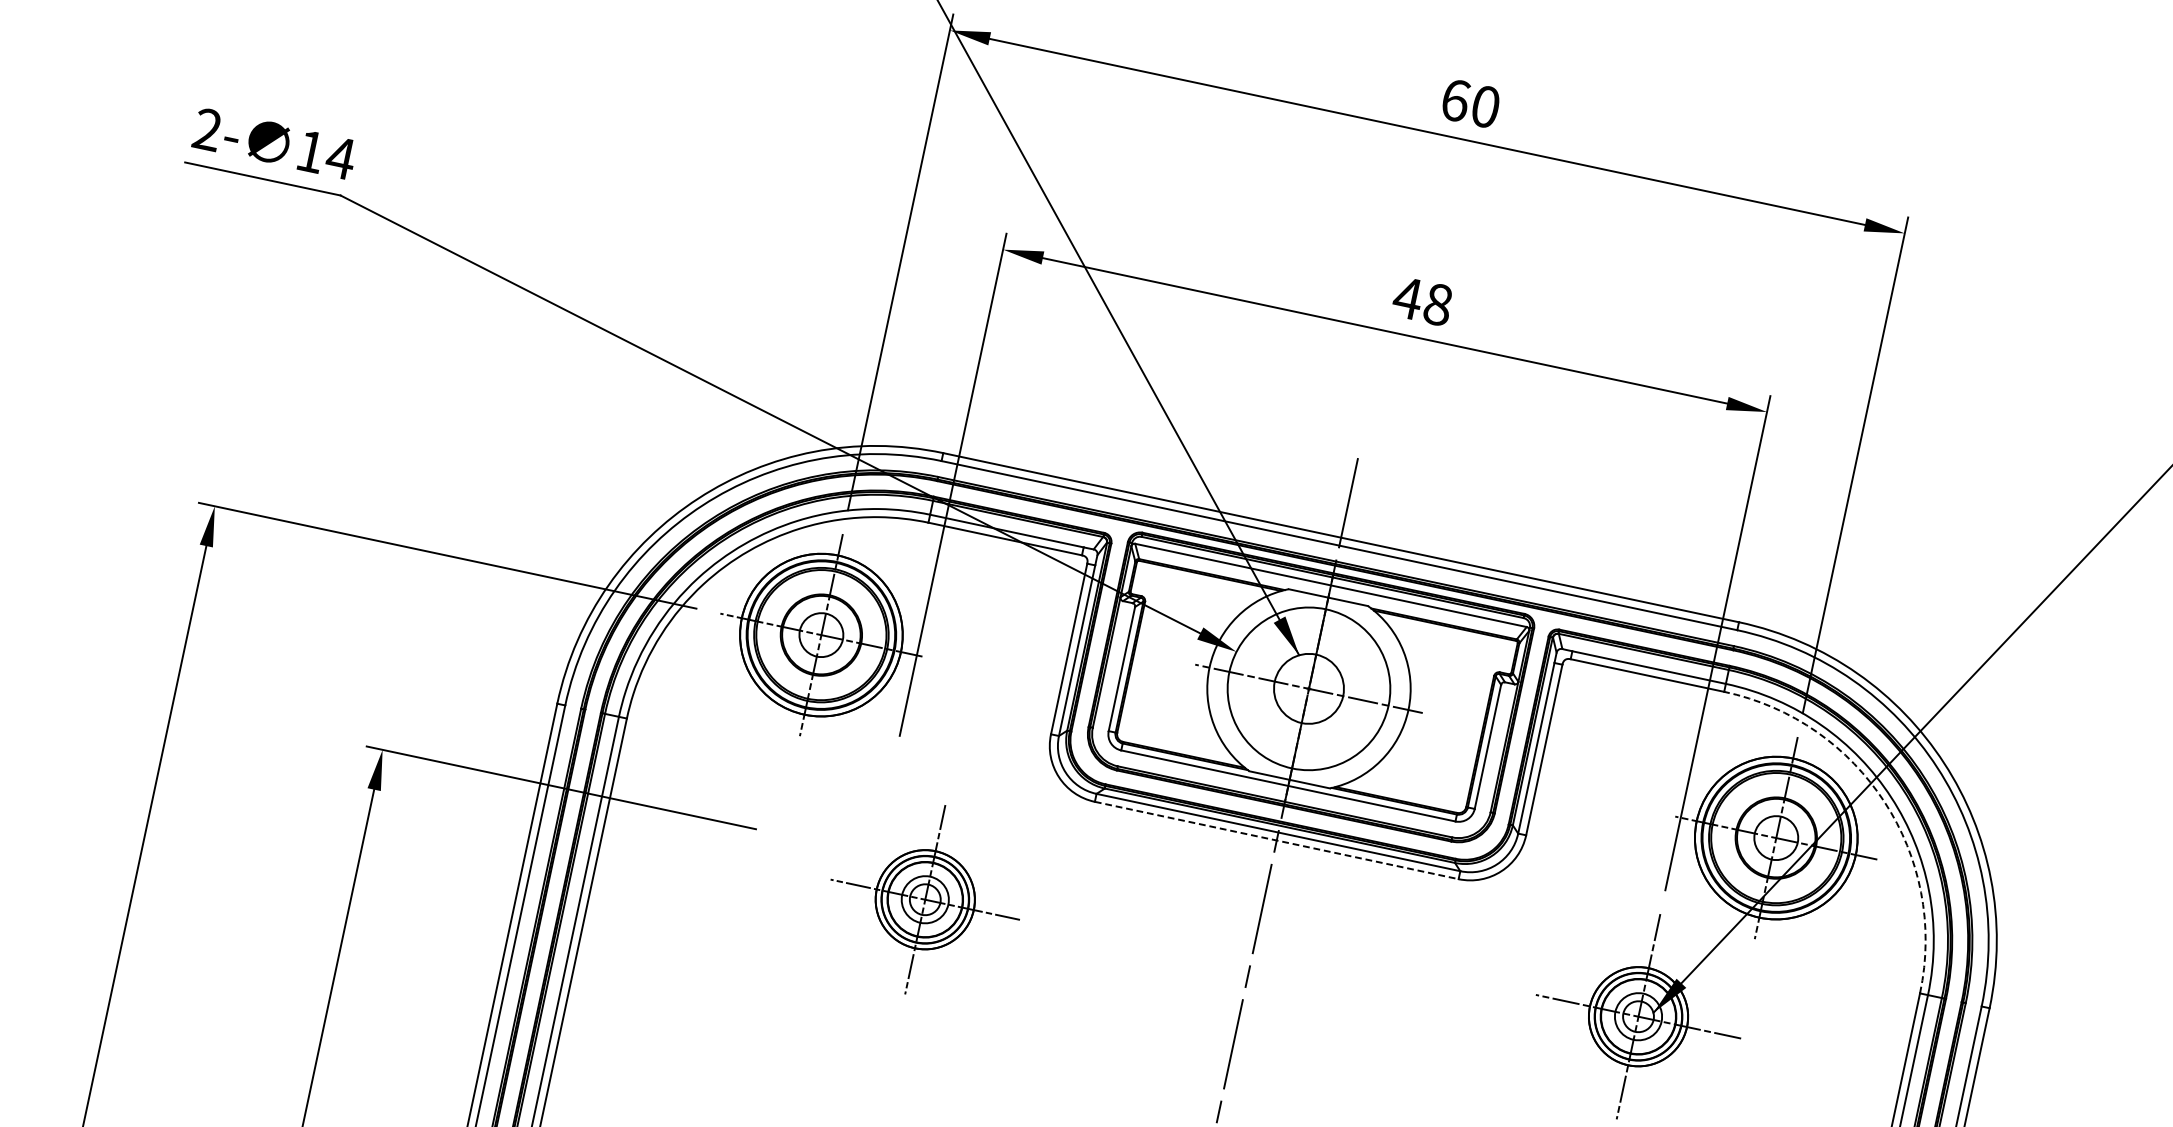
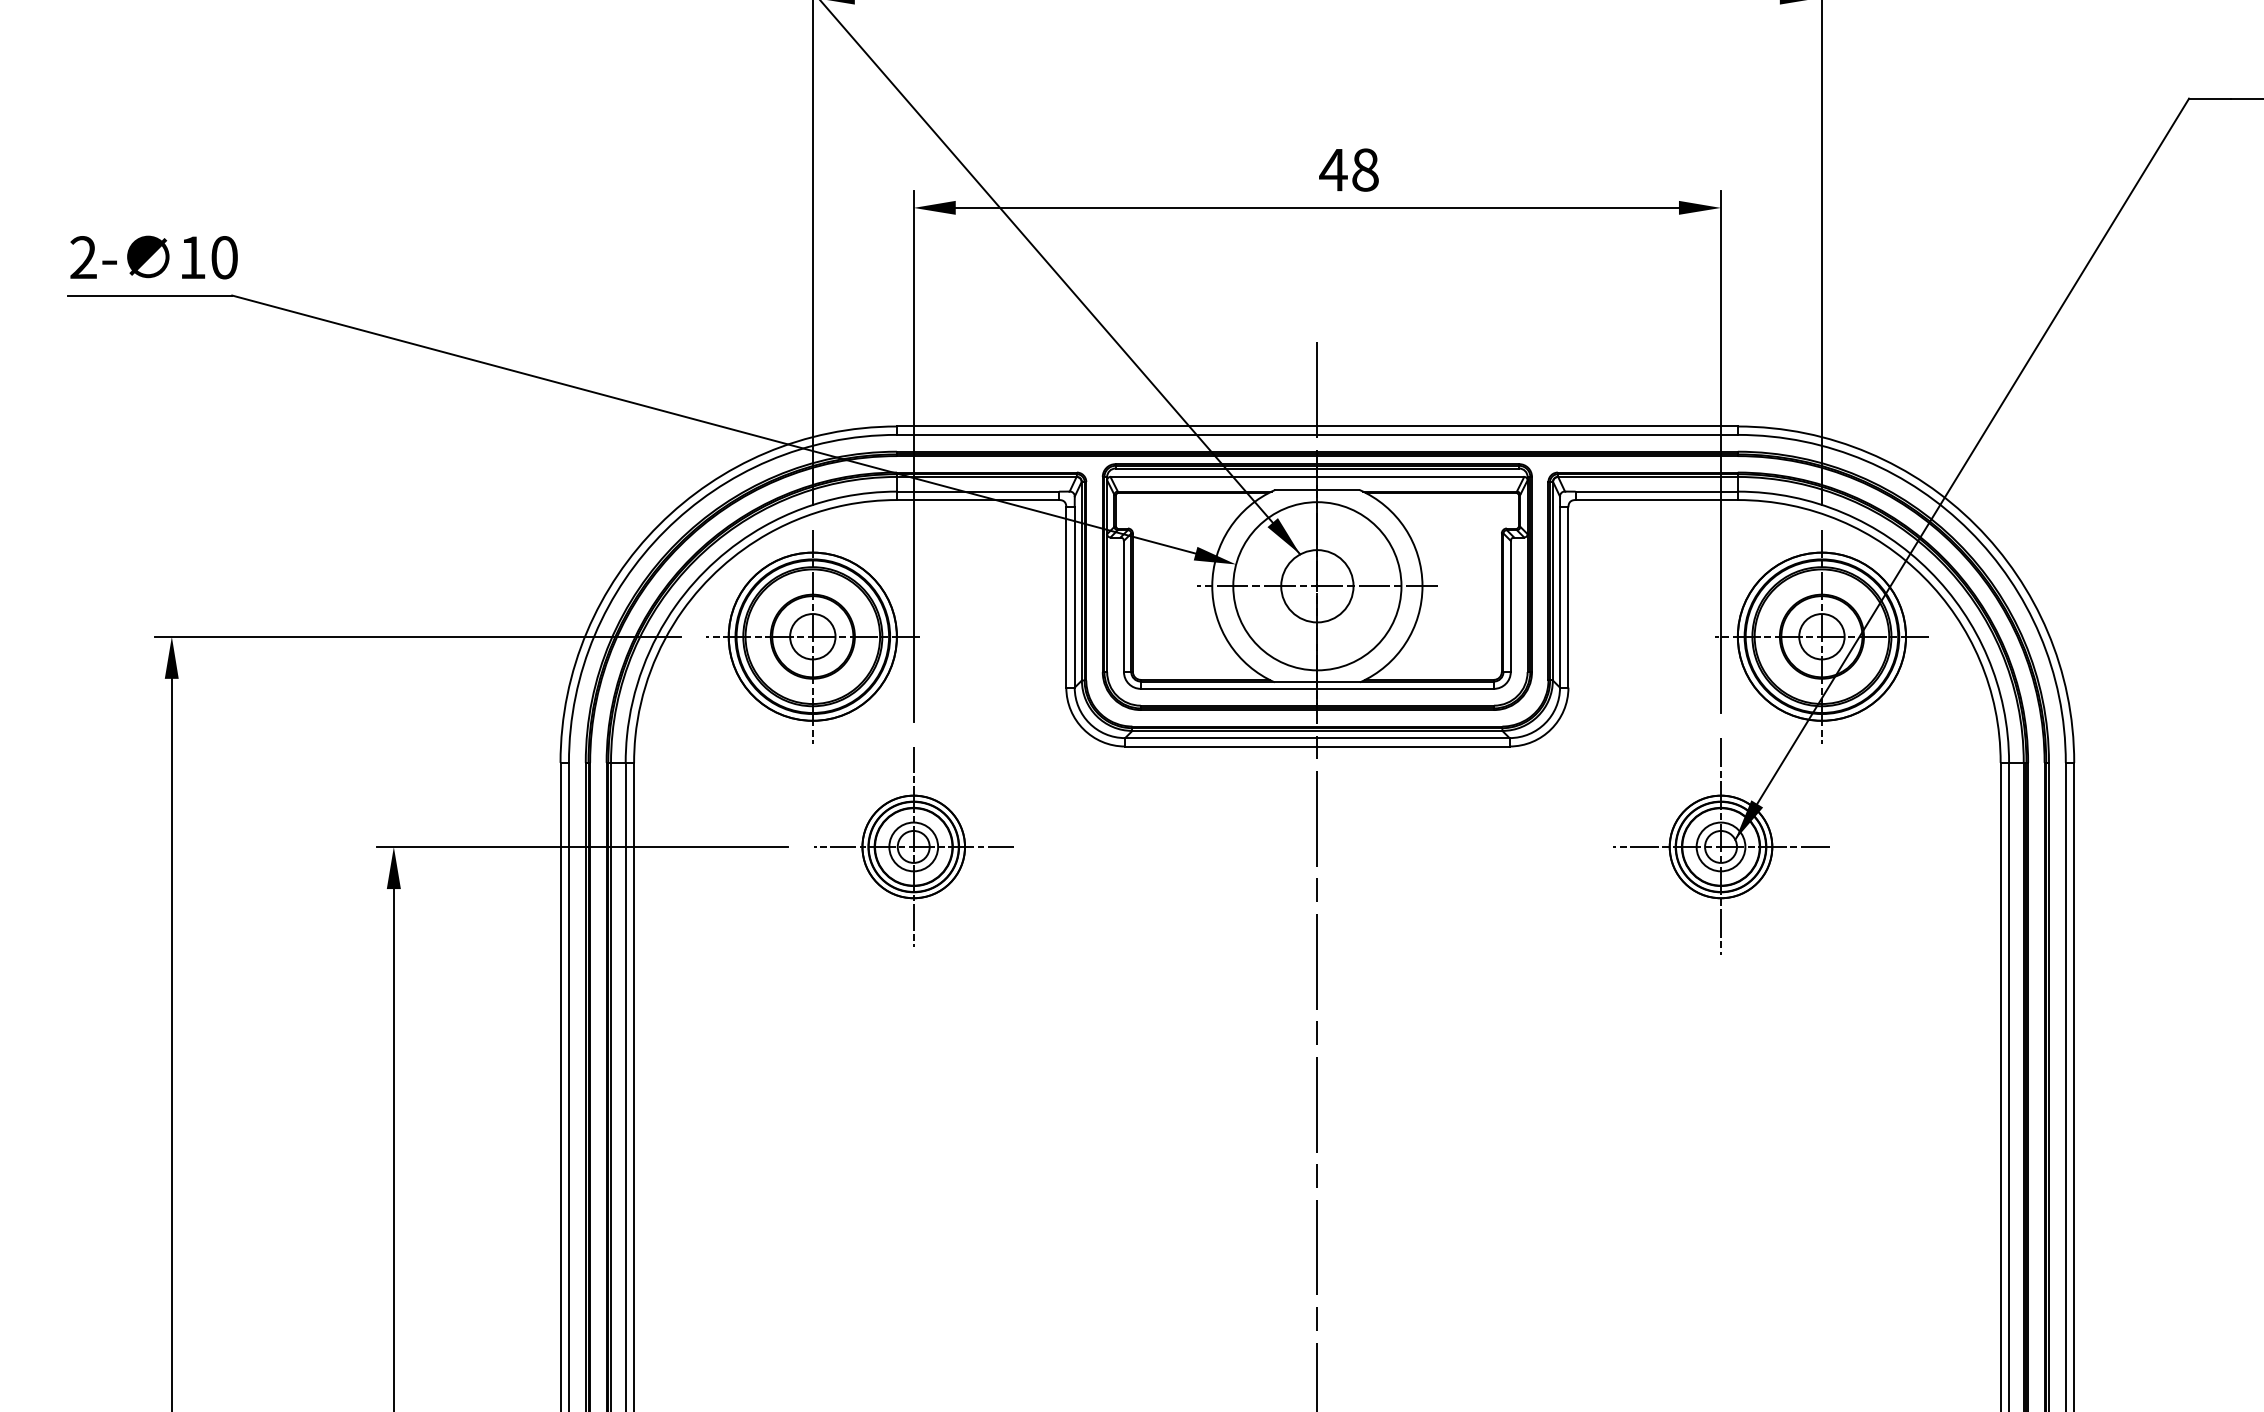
text: (340, 157) -> (224, 257), 14 -> 10
arc: (1884, 802) -> (1923, 577), dashed -> solid
line: (1276, 840) -> (1317, 746), dashed -> solid
part: (925, 899) -> (913, 846), moved

